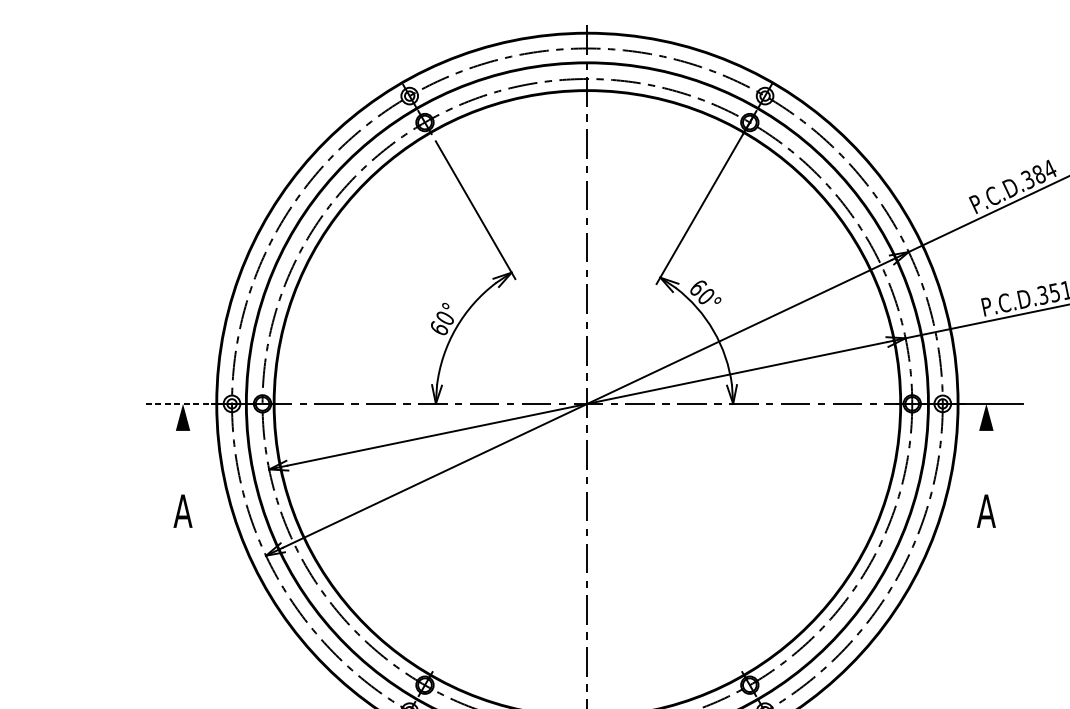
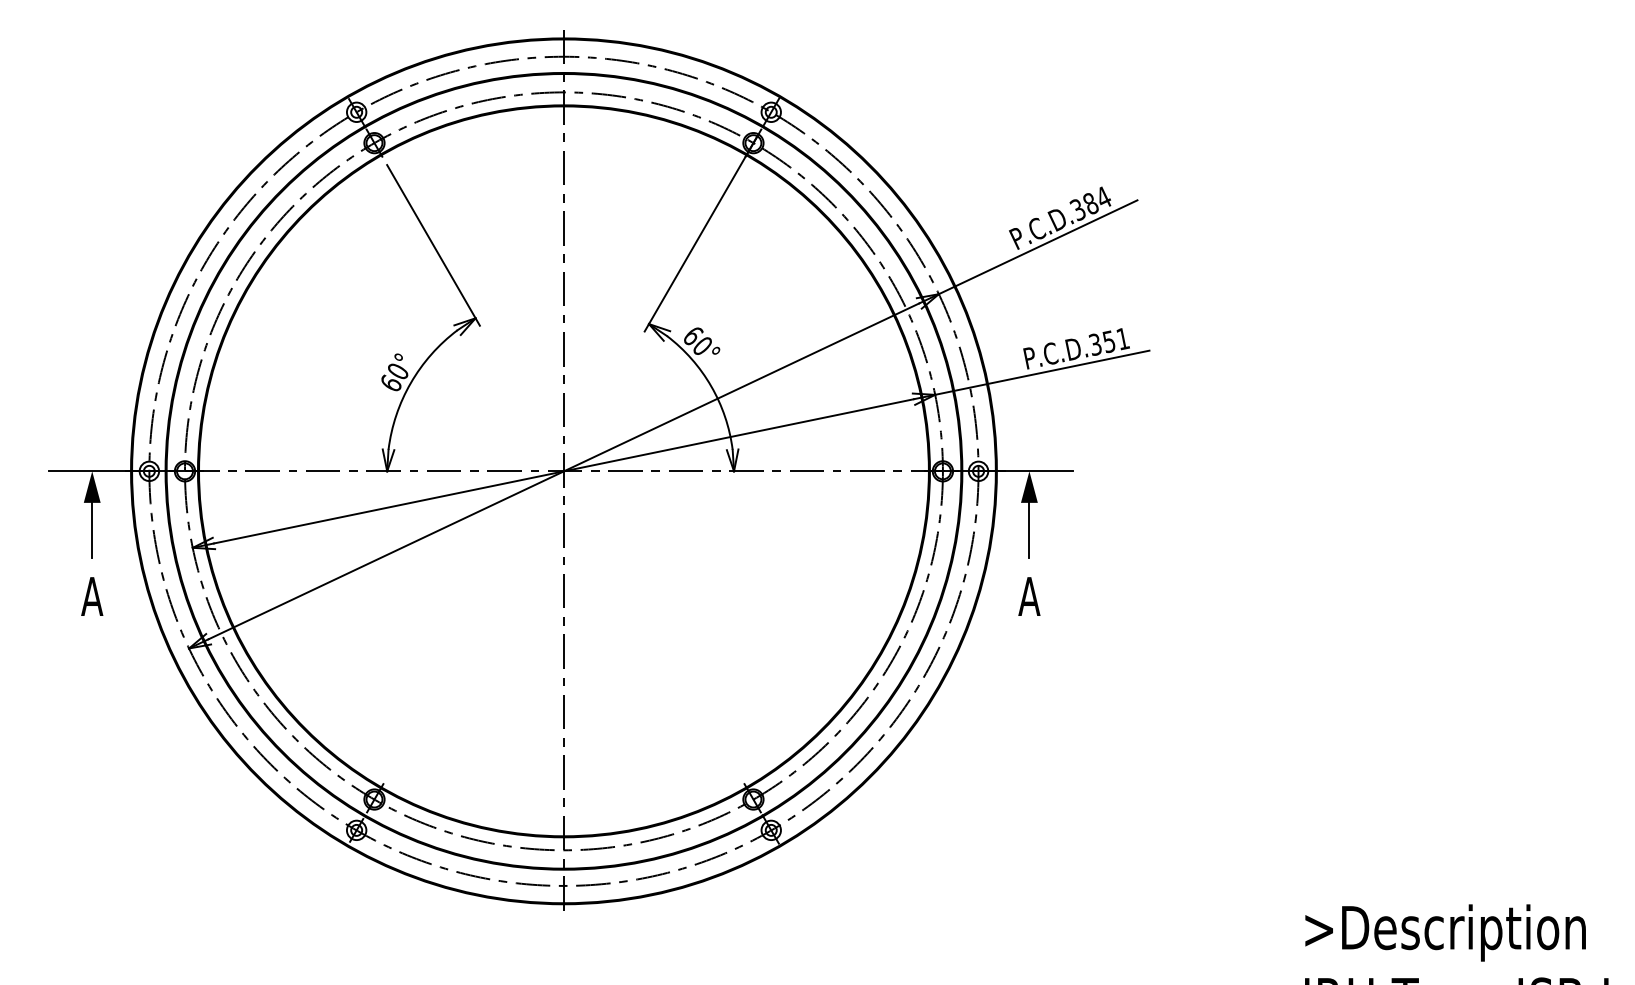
line: (183, 404) -> (92, 471), dashed -> solid
line: (183, 453) -> (92, 529), added
line: (986, 453) -> (1029, 529), added

